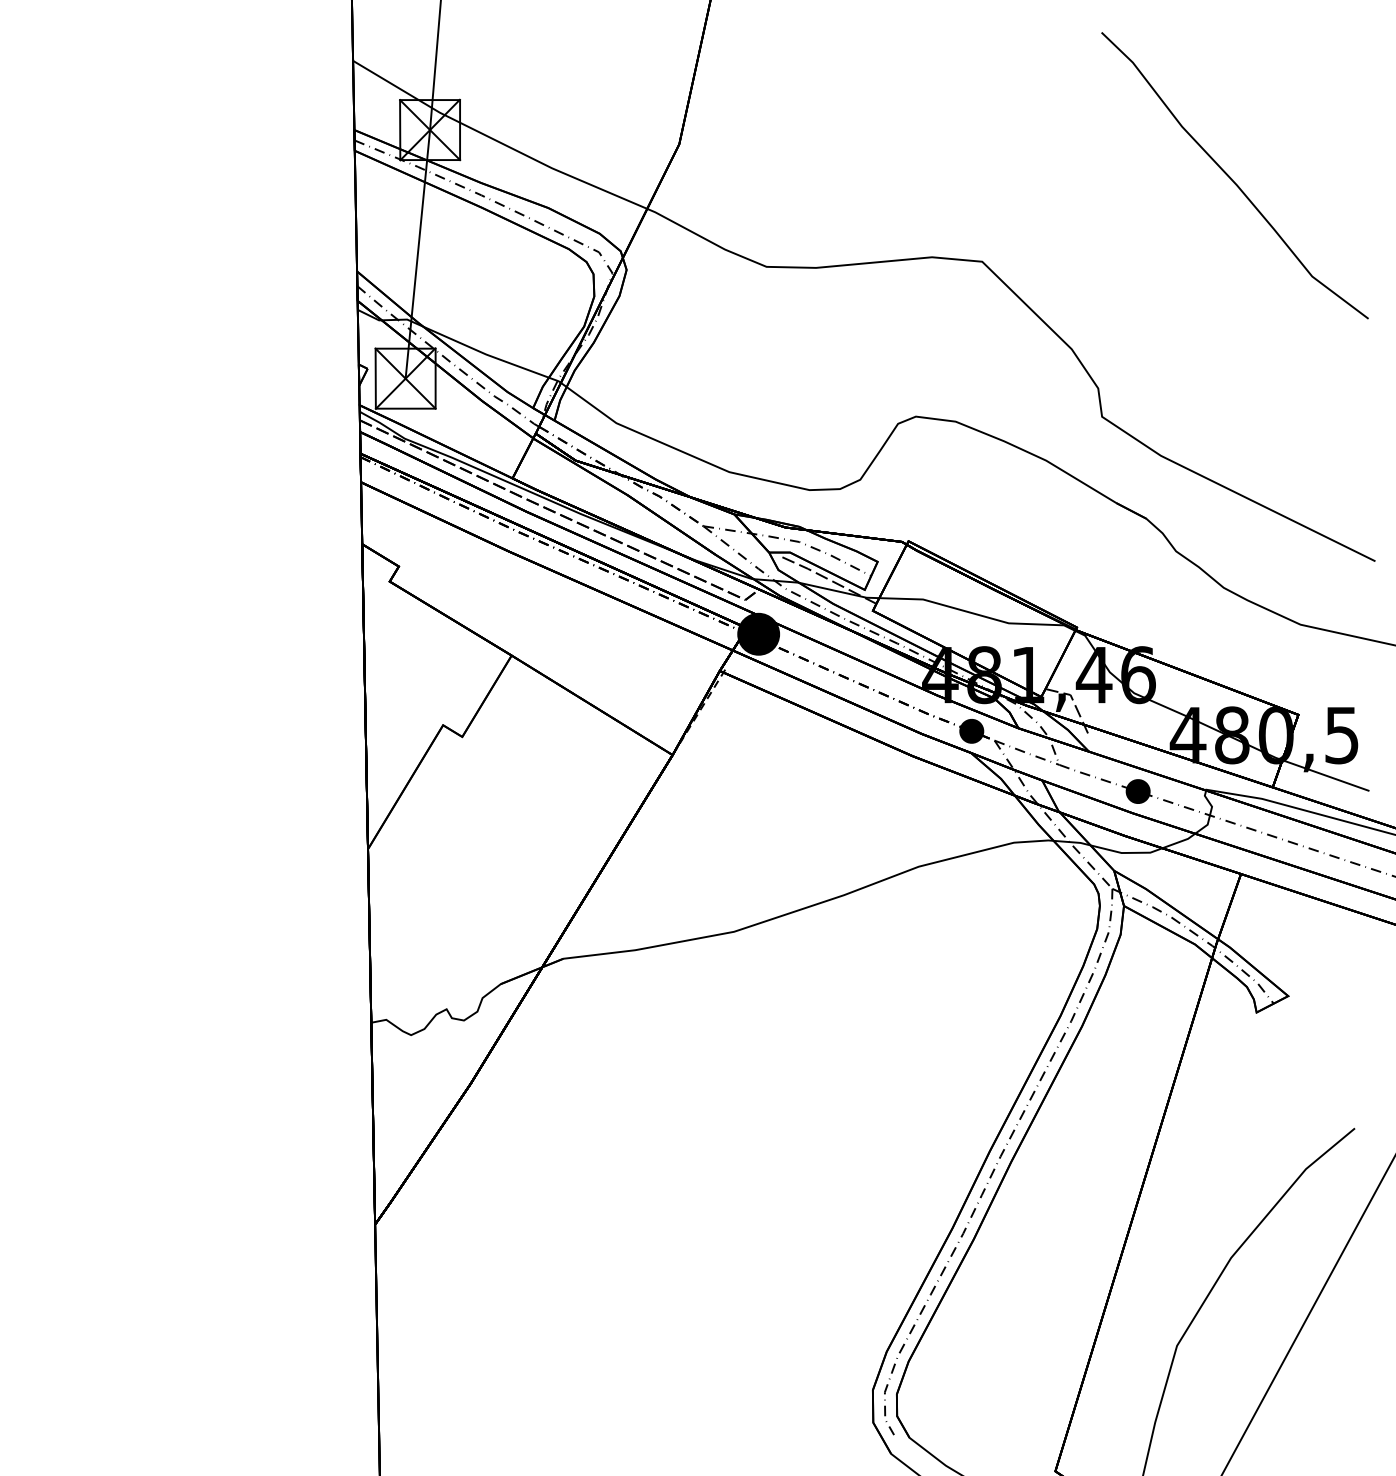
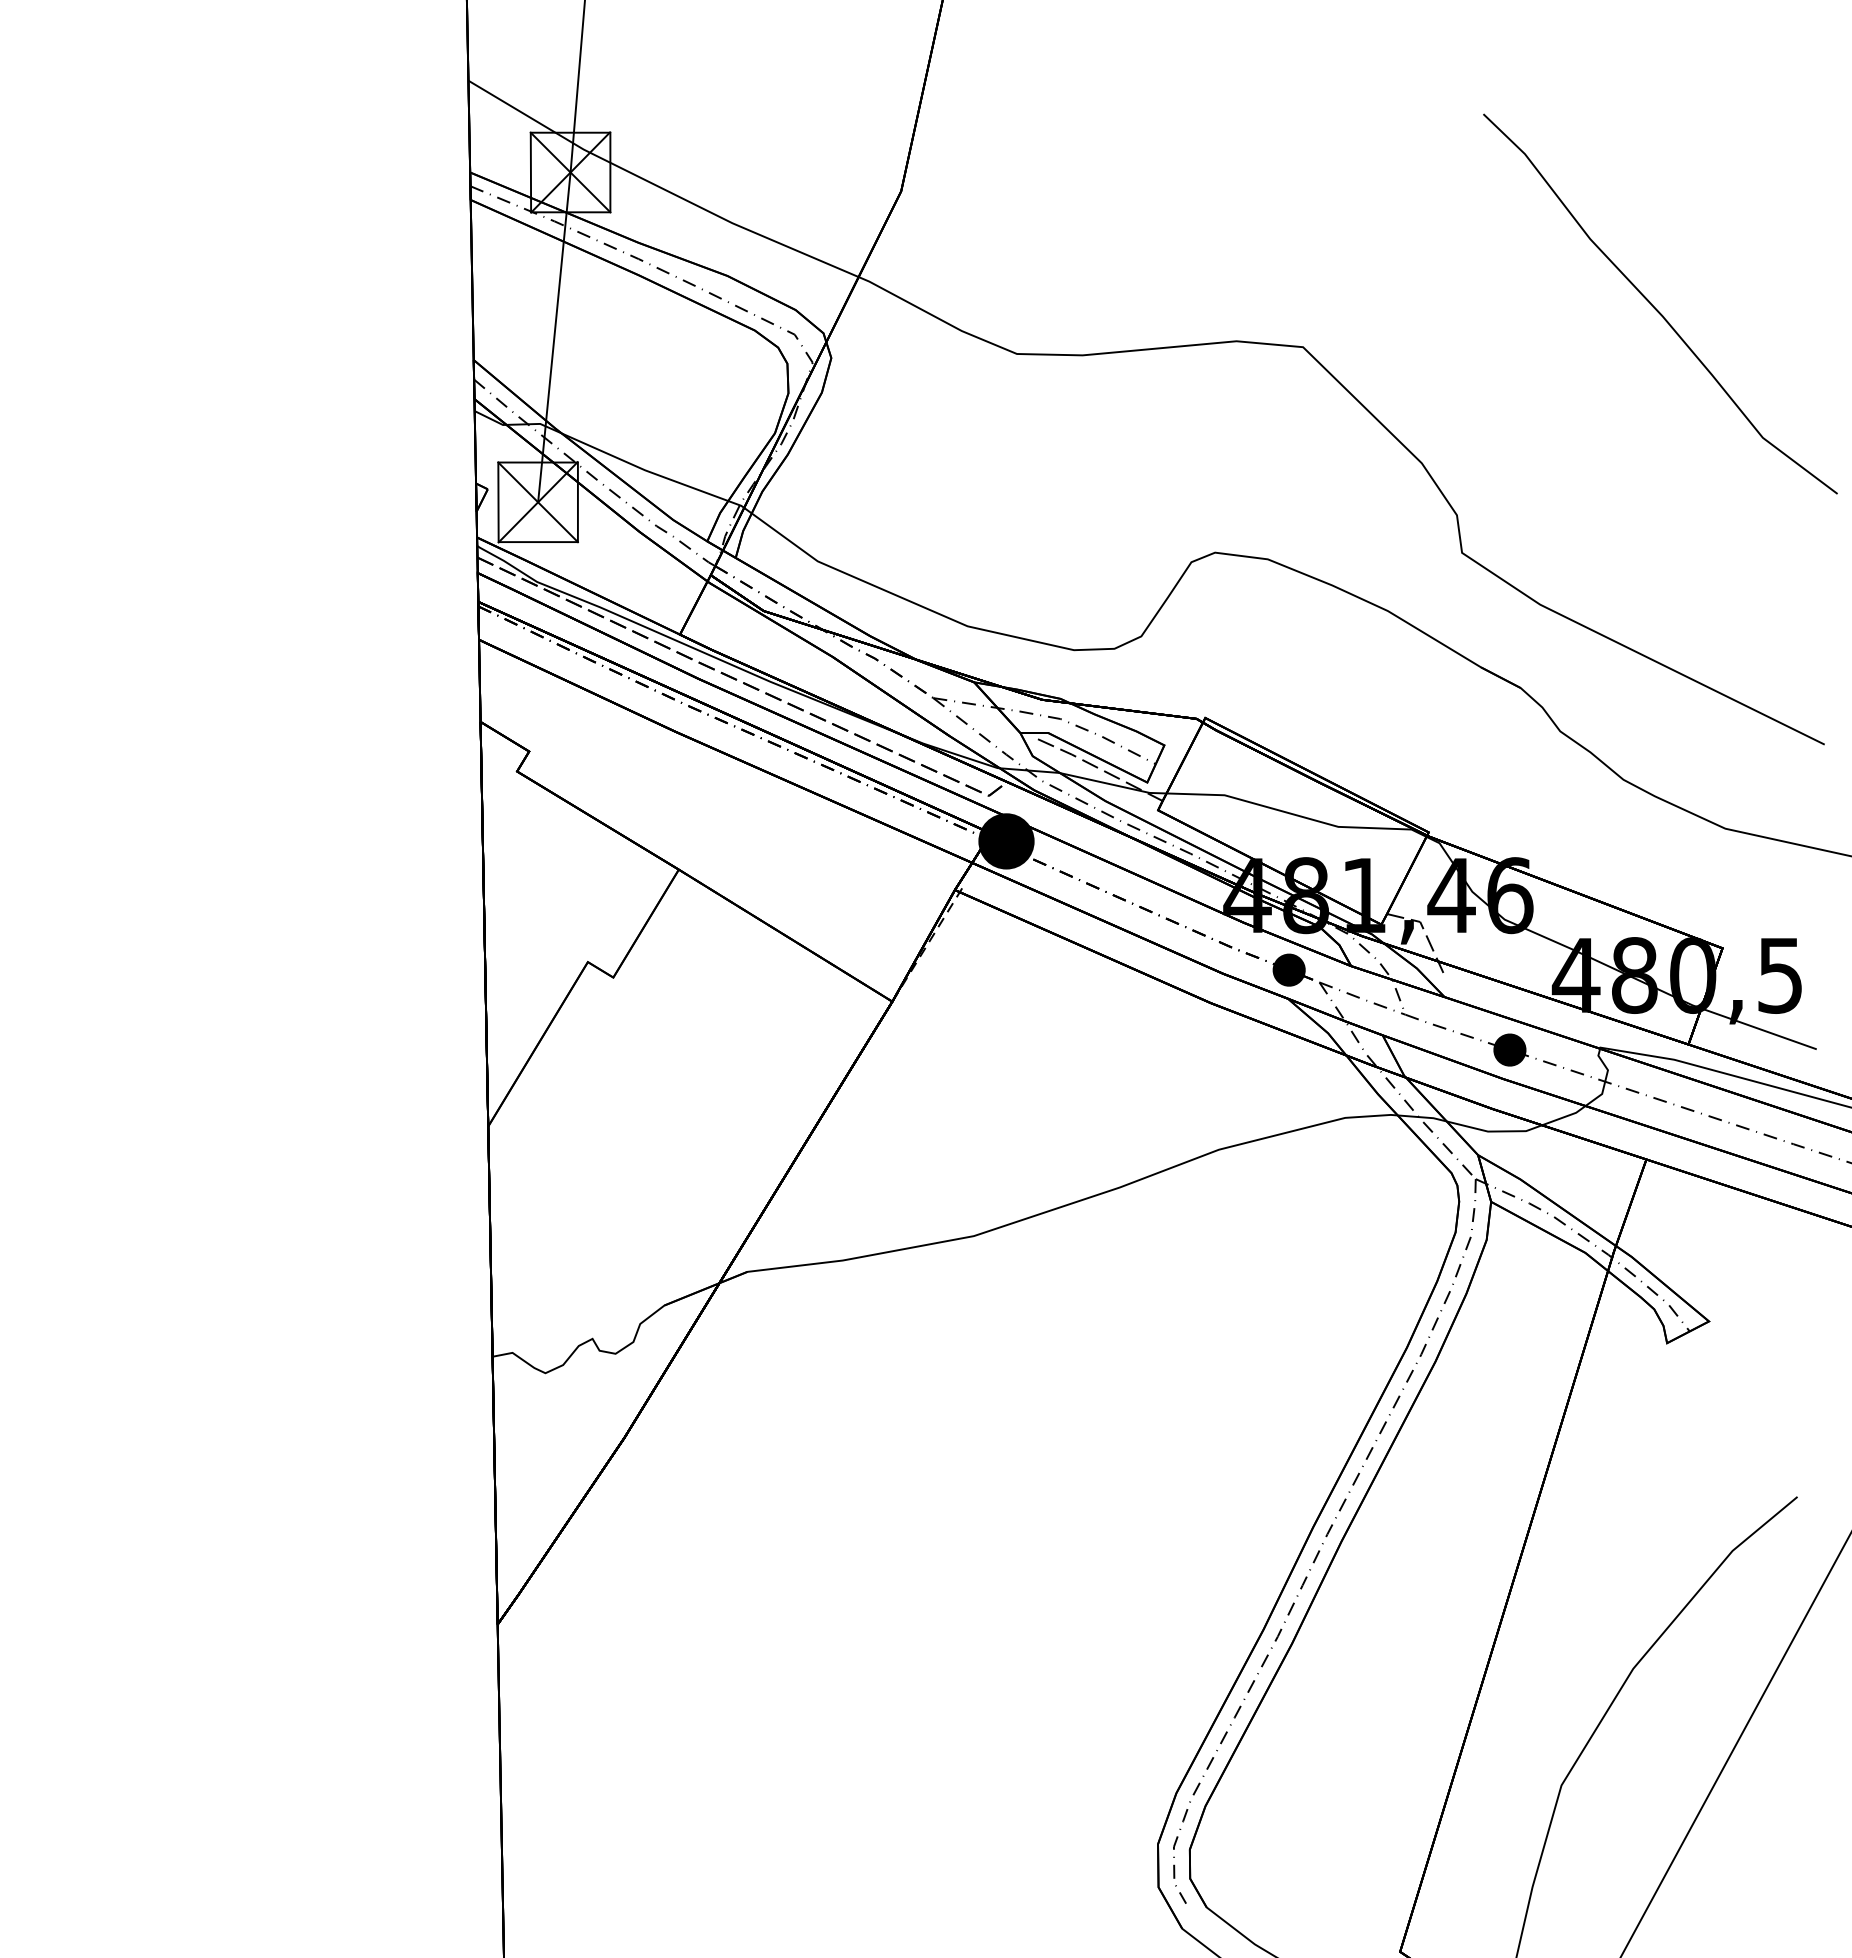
curve: (1231, 178) -> (1655, 307), moved

